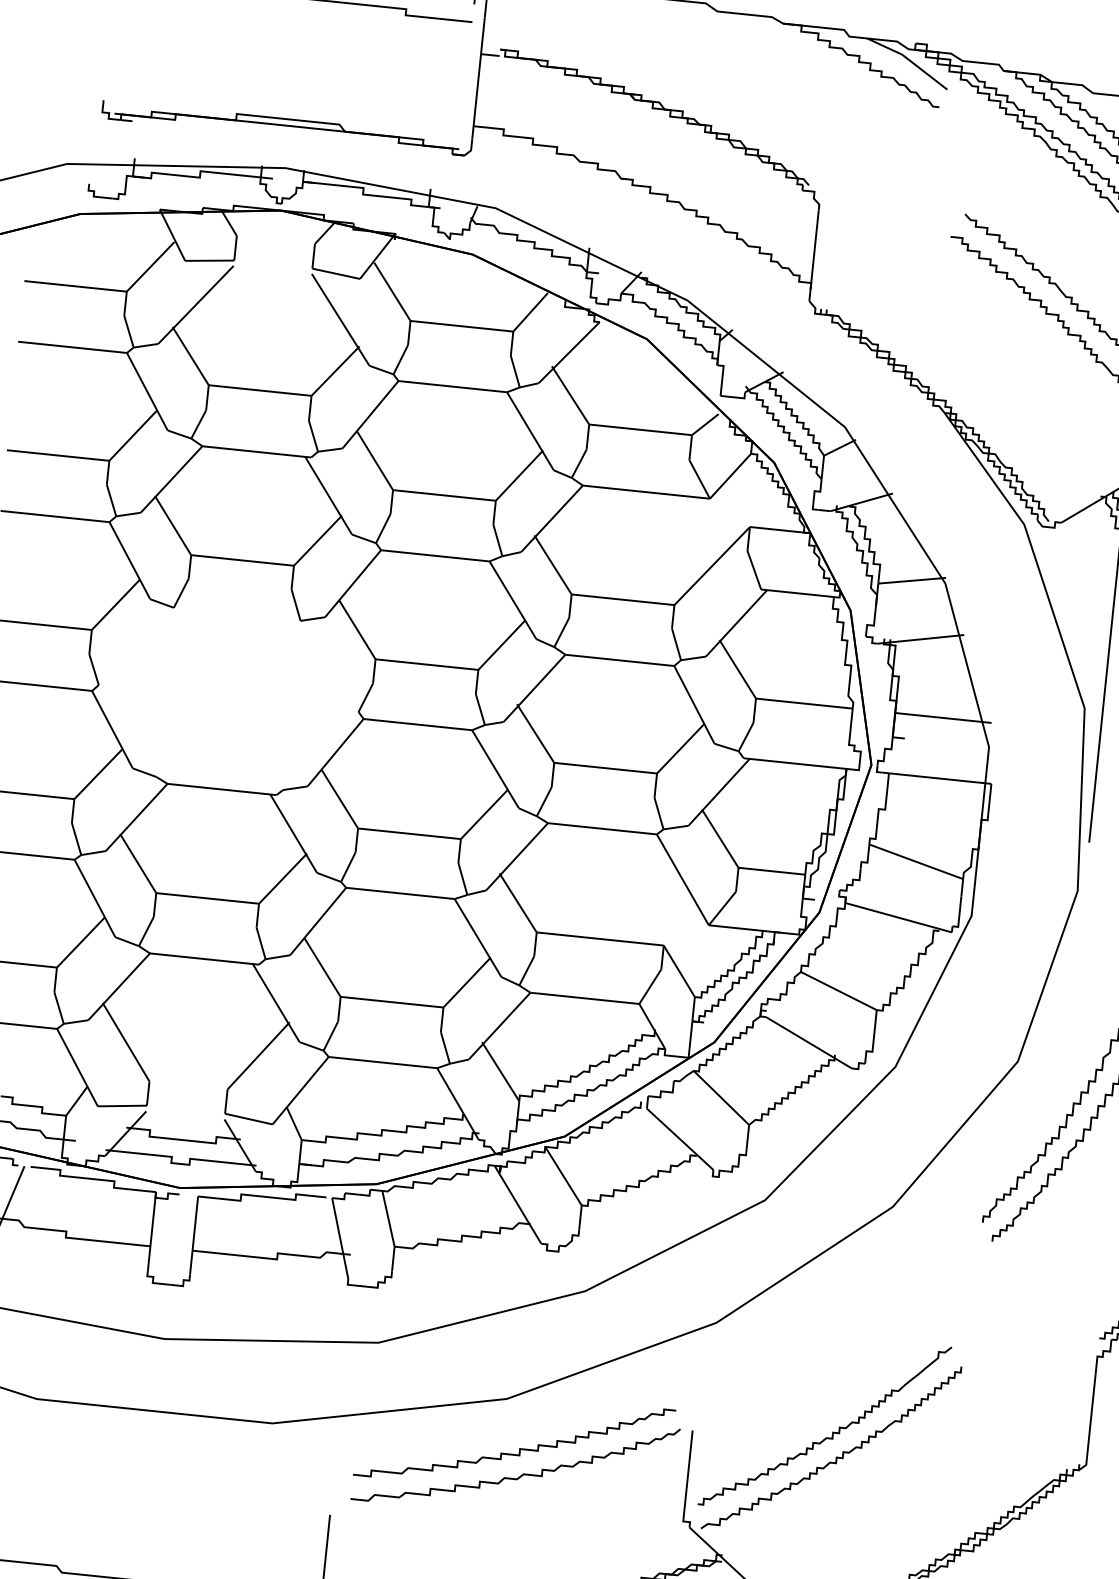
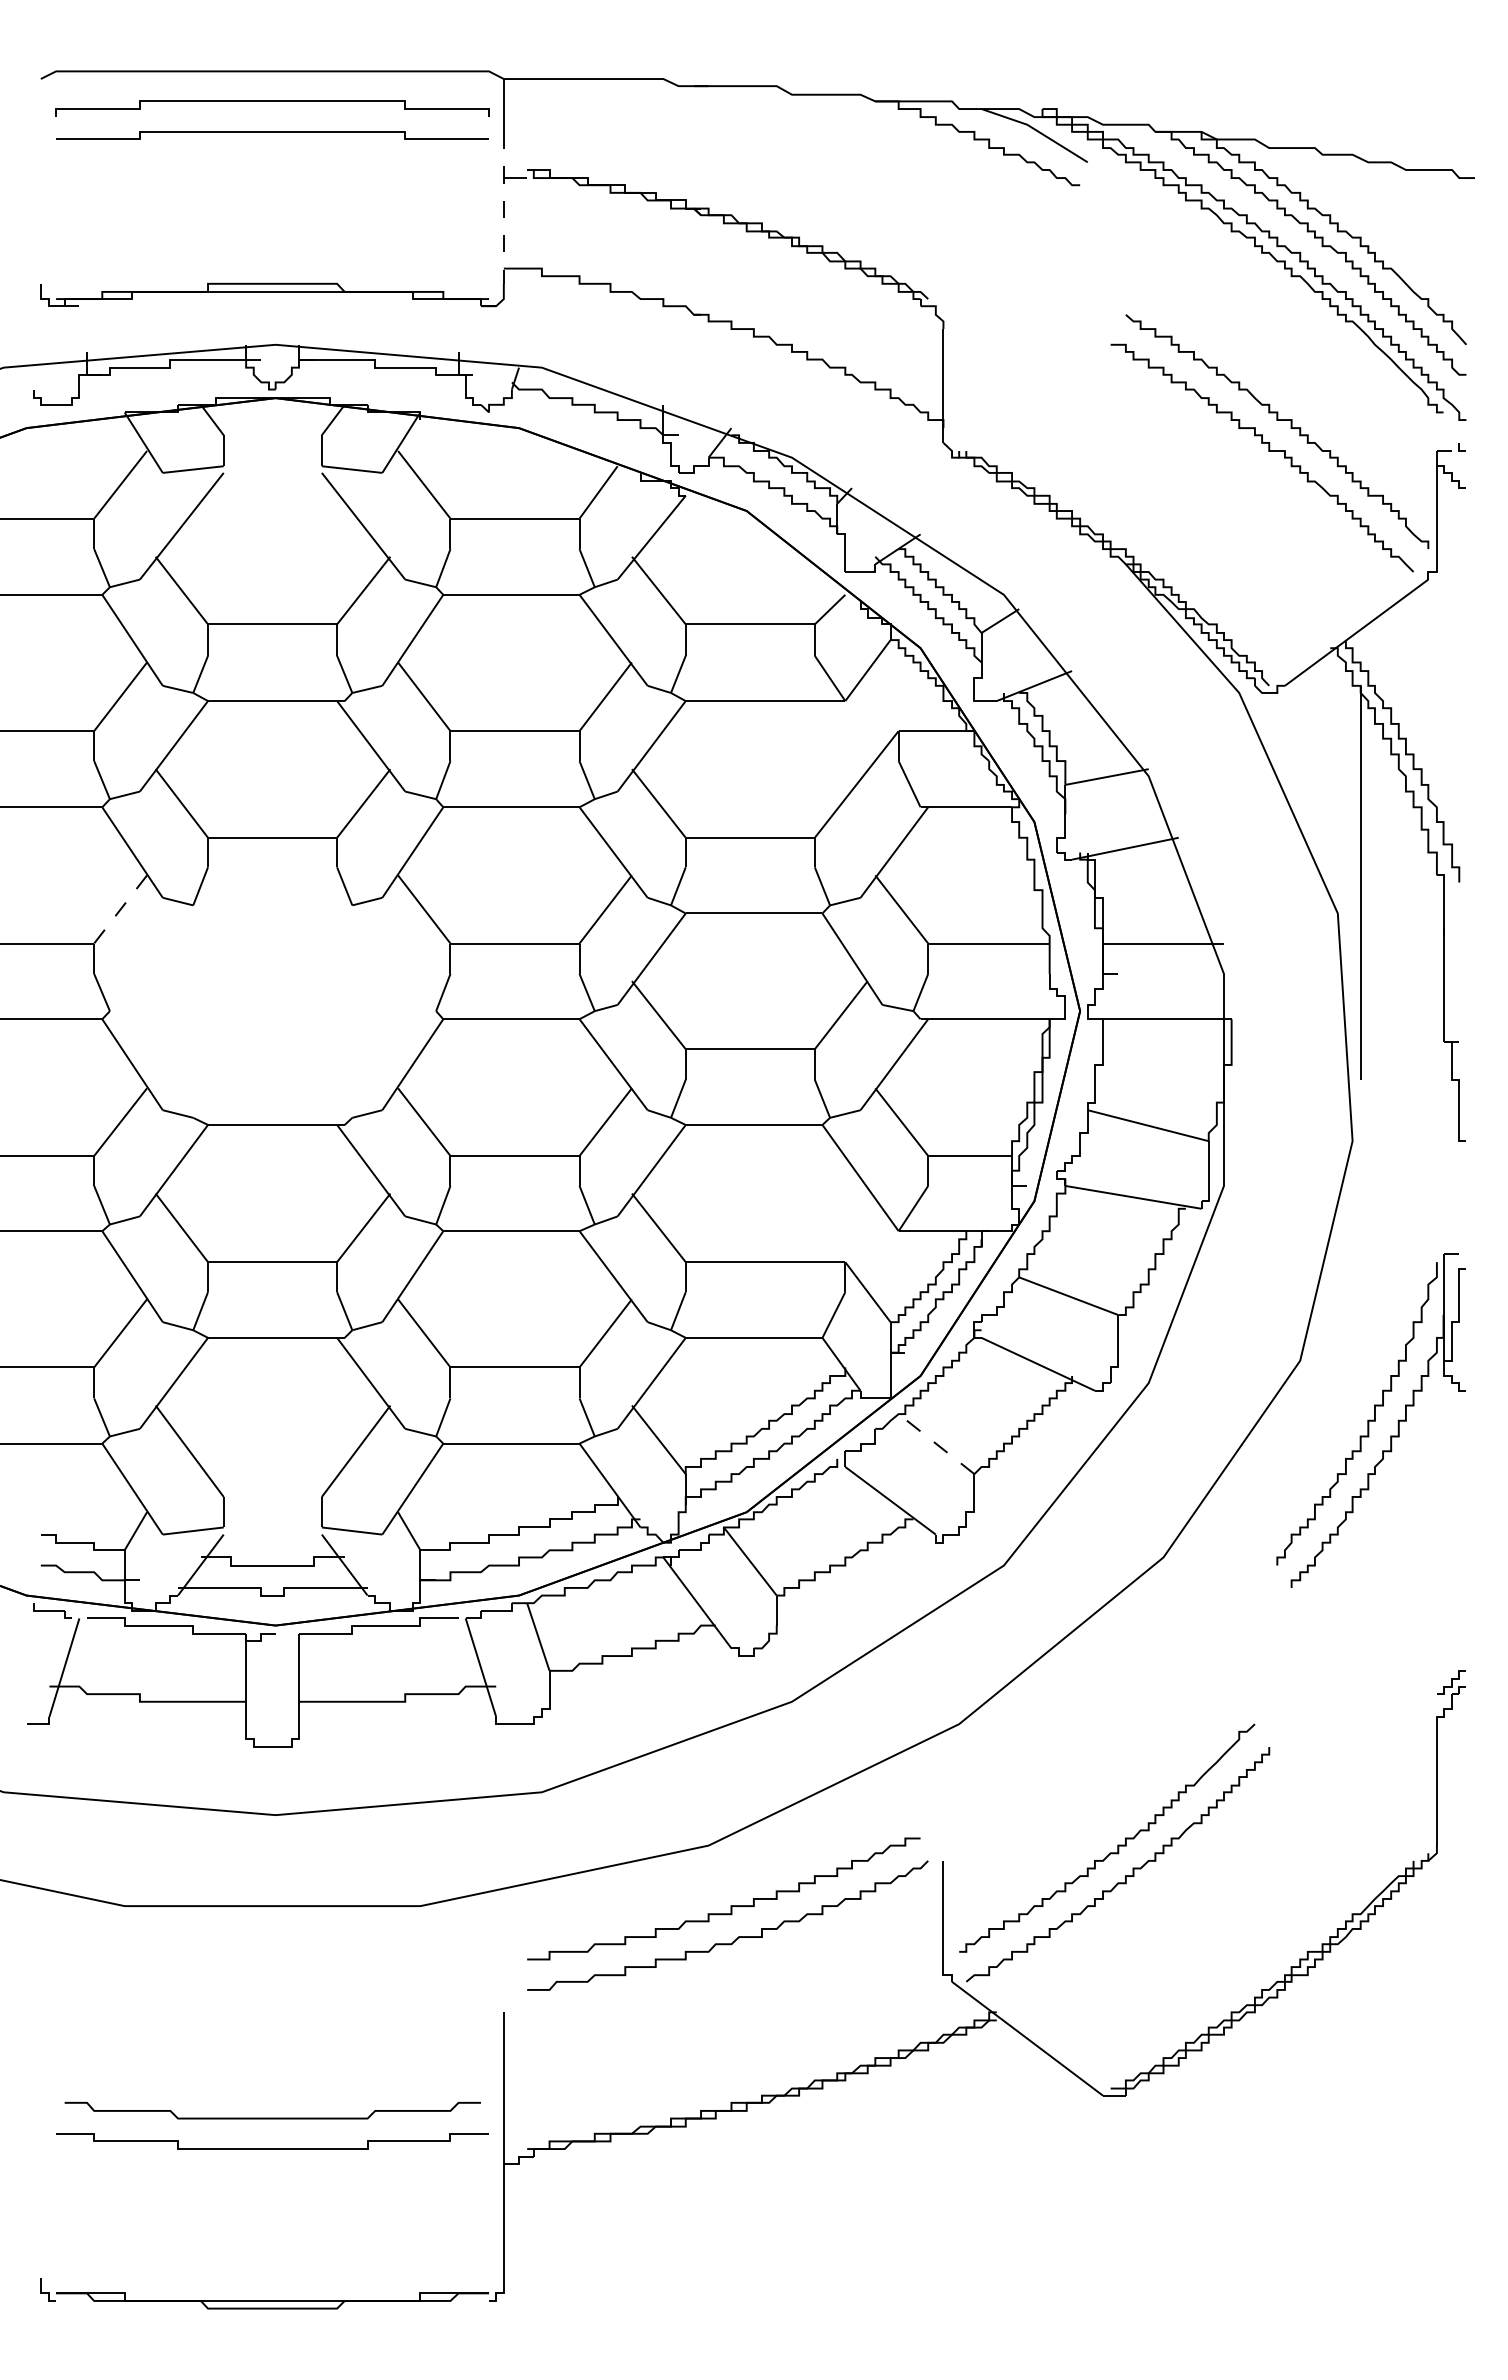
line: (478, 77) -> (503, 207), solid -> dashed
line: (115, 605) -> (120, 909), solid -> dashed
line: (721, 1097) -> (936, 1443), solid -> dashed

